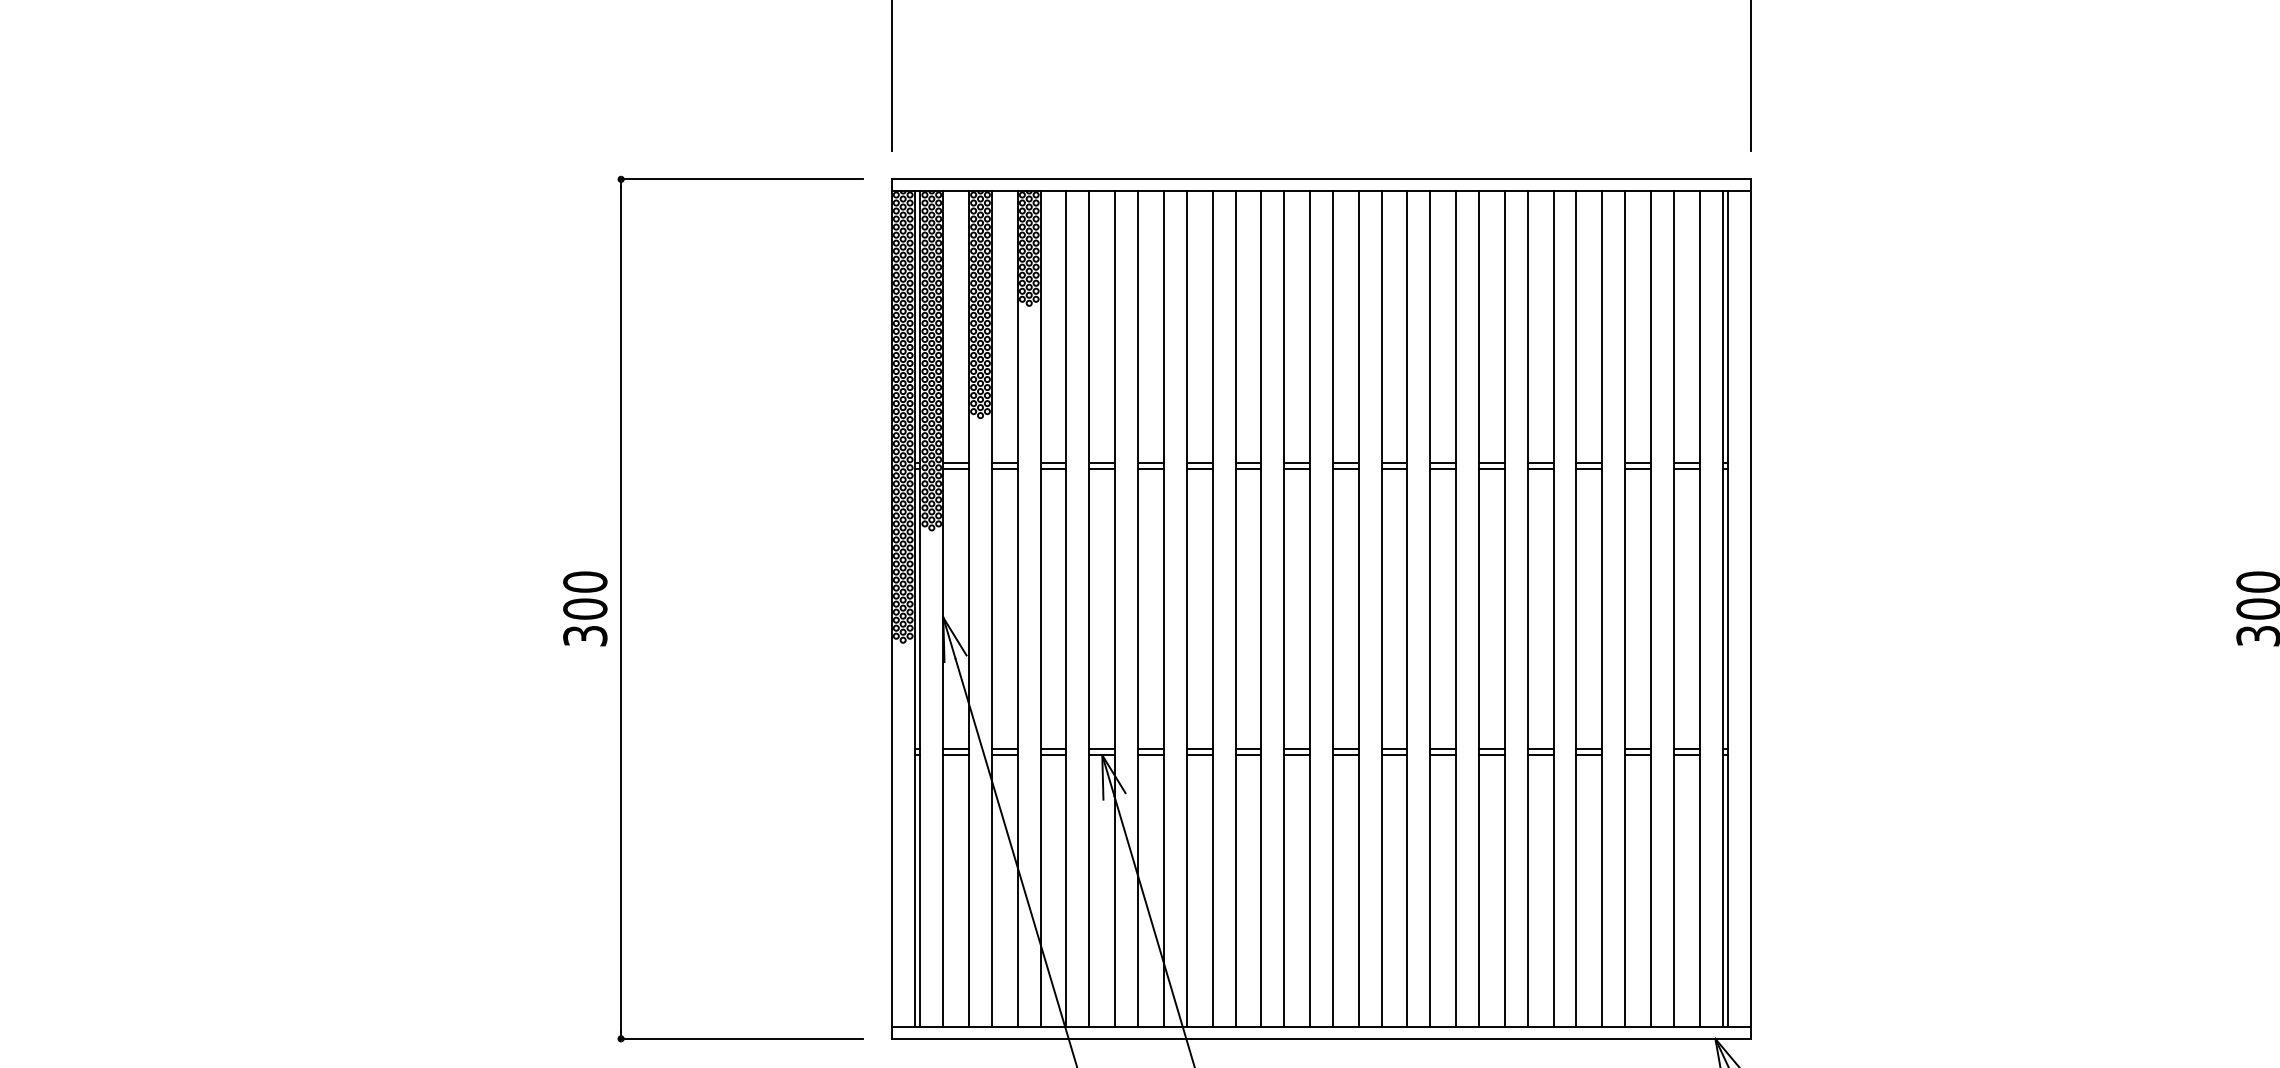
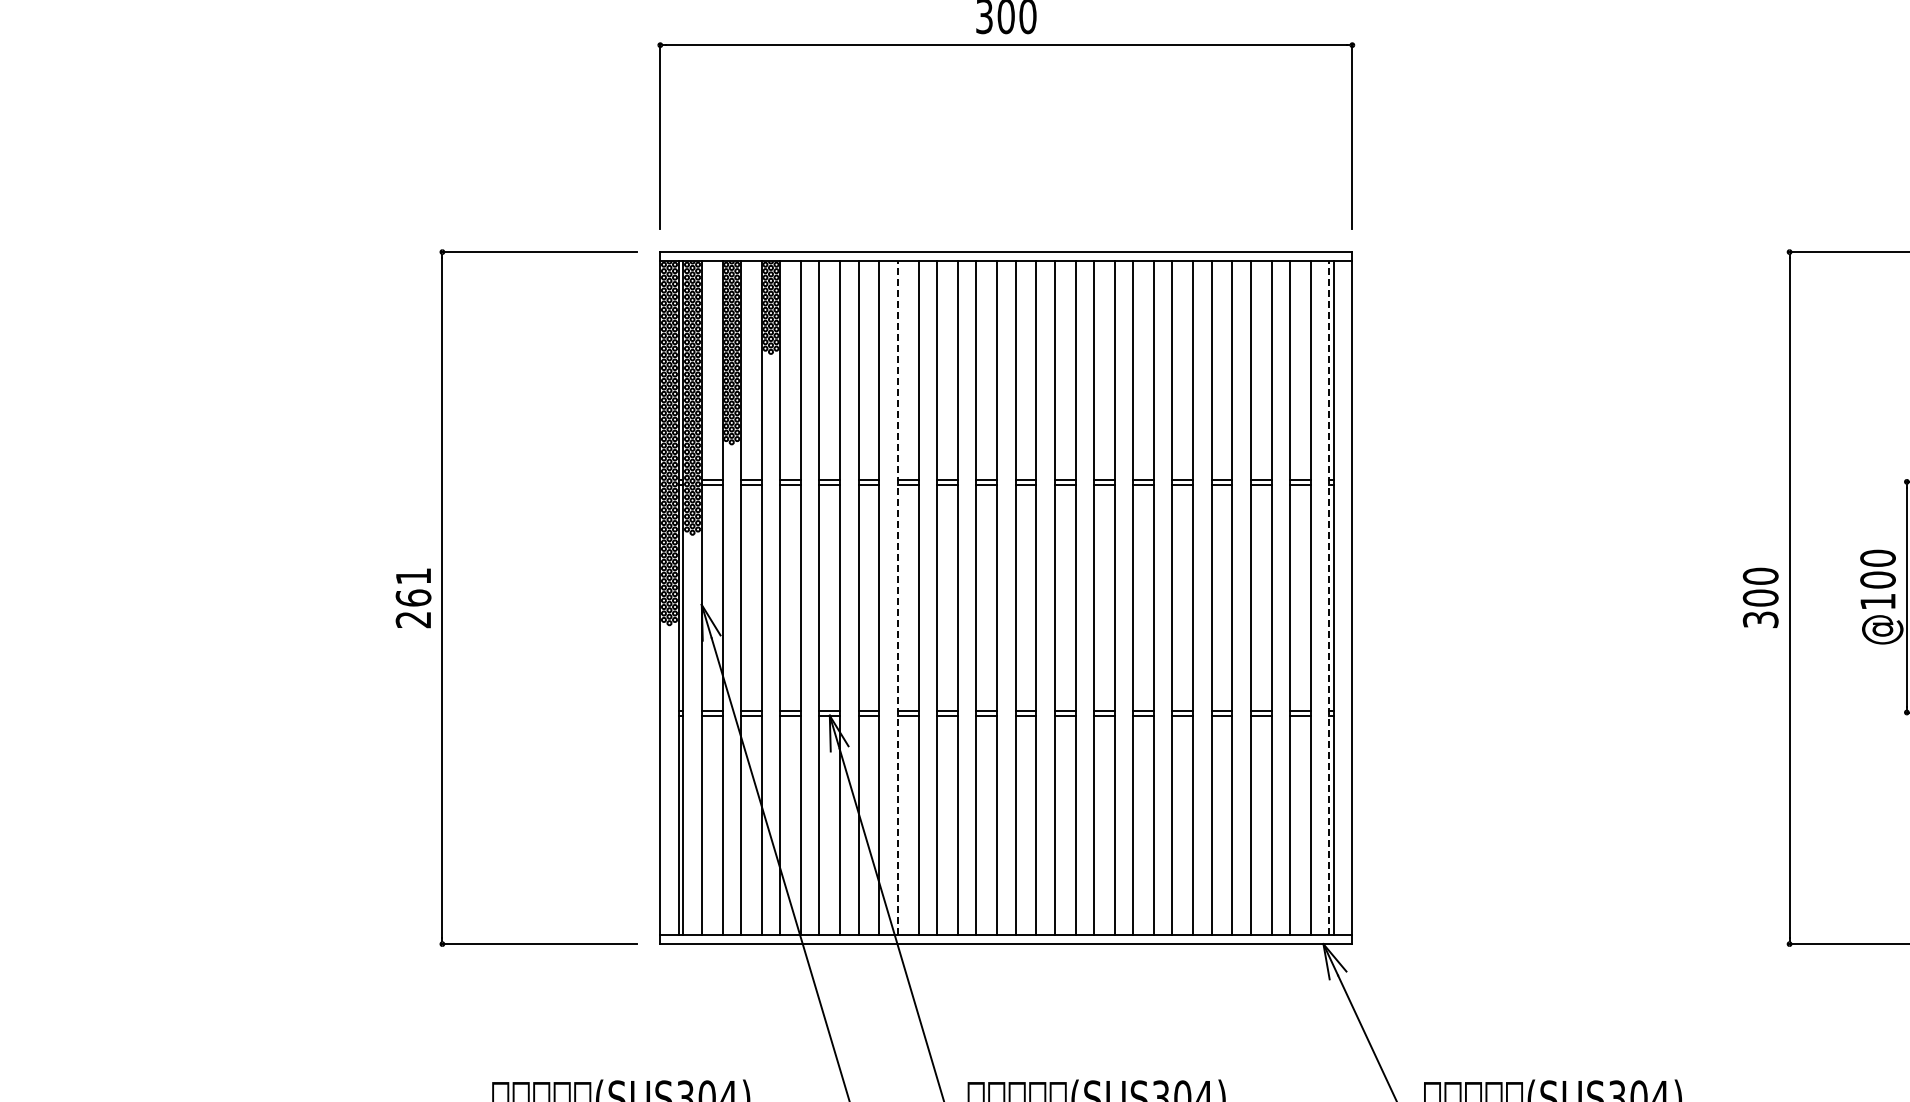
text: (585, 608) -> (413, 597), 300 -> 261
line: (1186, 609) -> (897, 598), solid -> dashed
line: (1722, 609) -> (1329, 598), solid -> dashed

